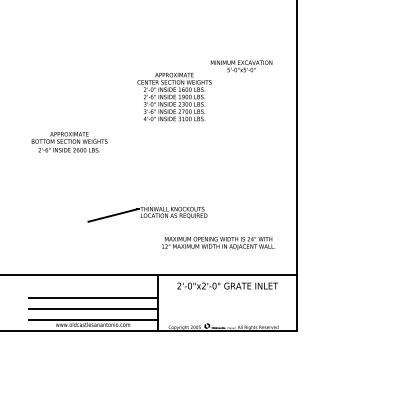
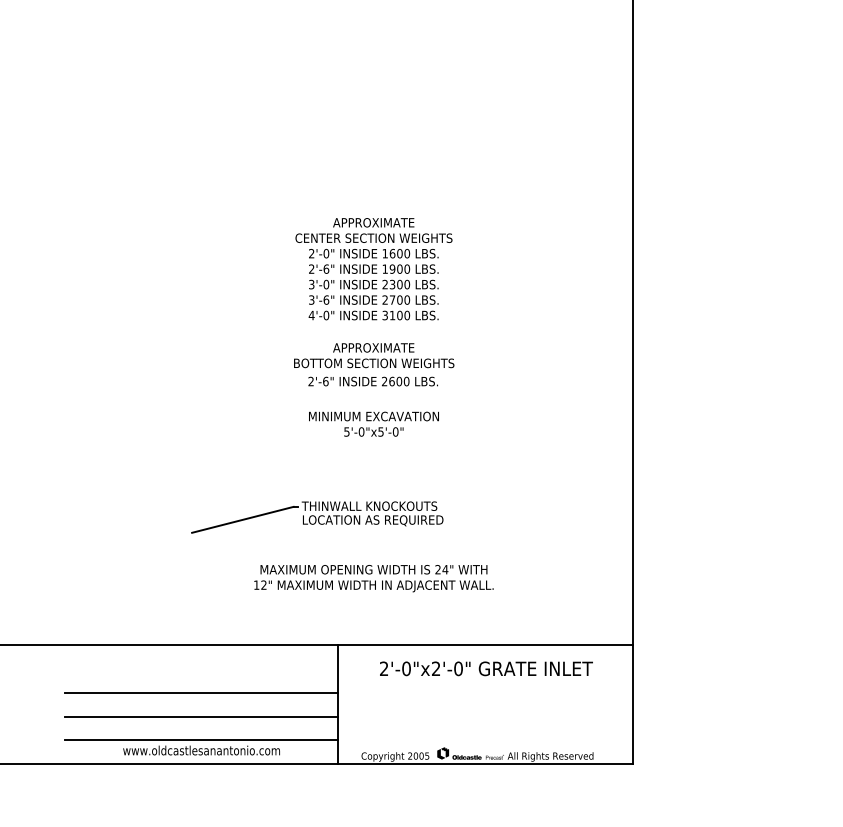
text: (241, 66) -> (373, 424), moved
text: (69, 142) -> (373, 365), moved
text: (218, 243) -> (373, 578), moved

